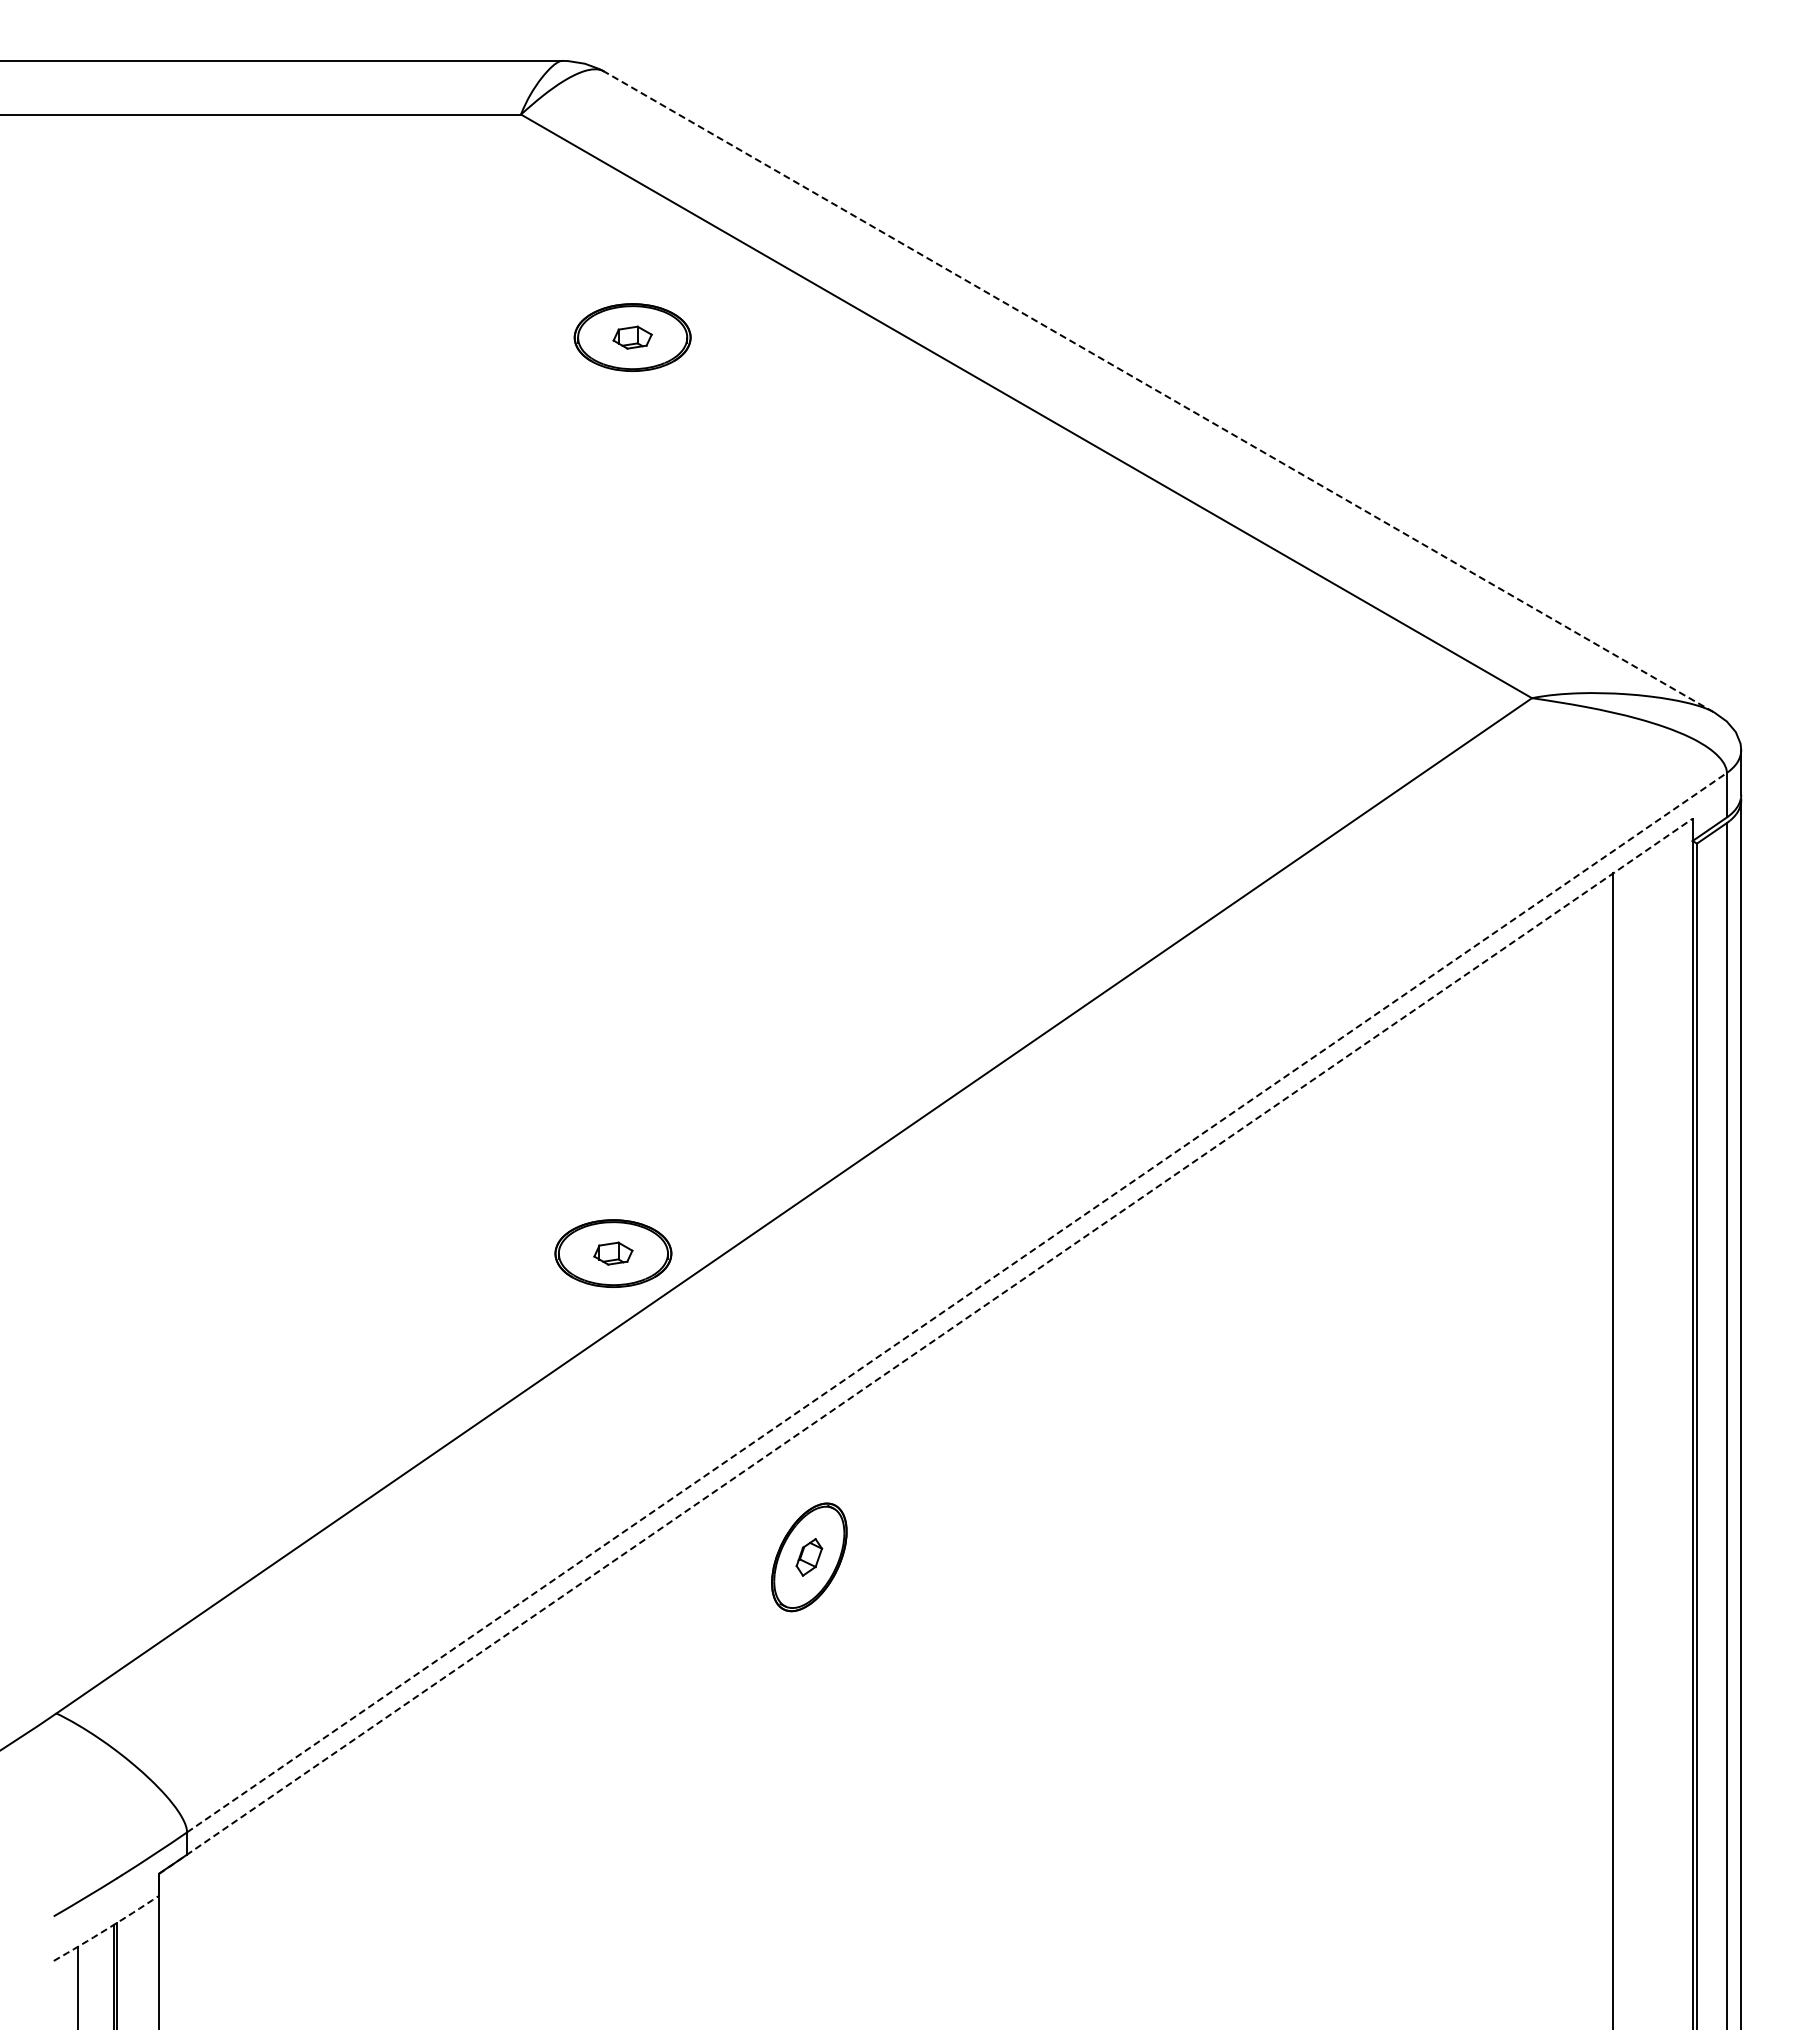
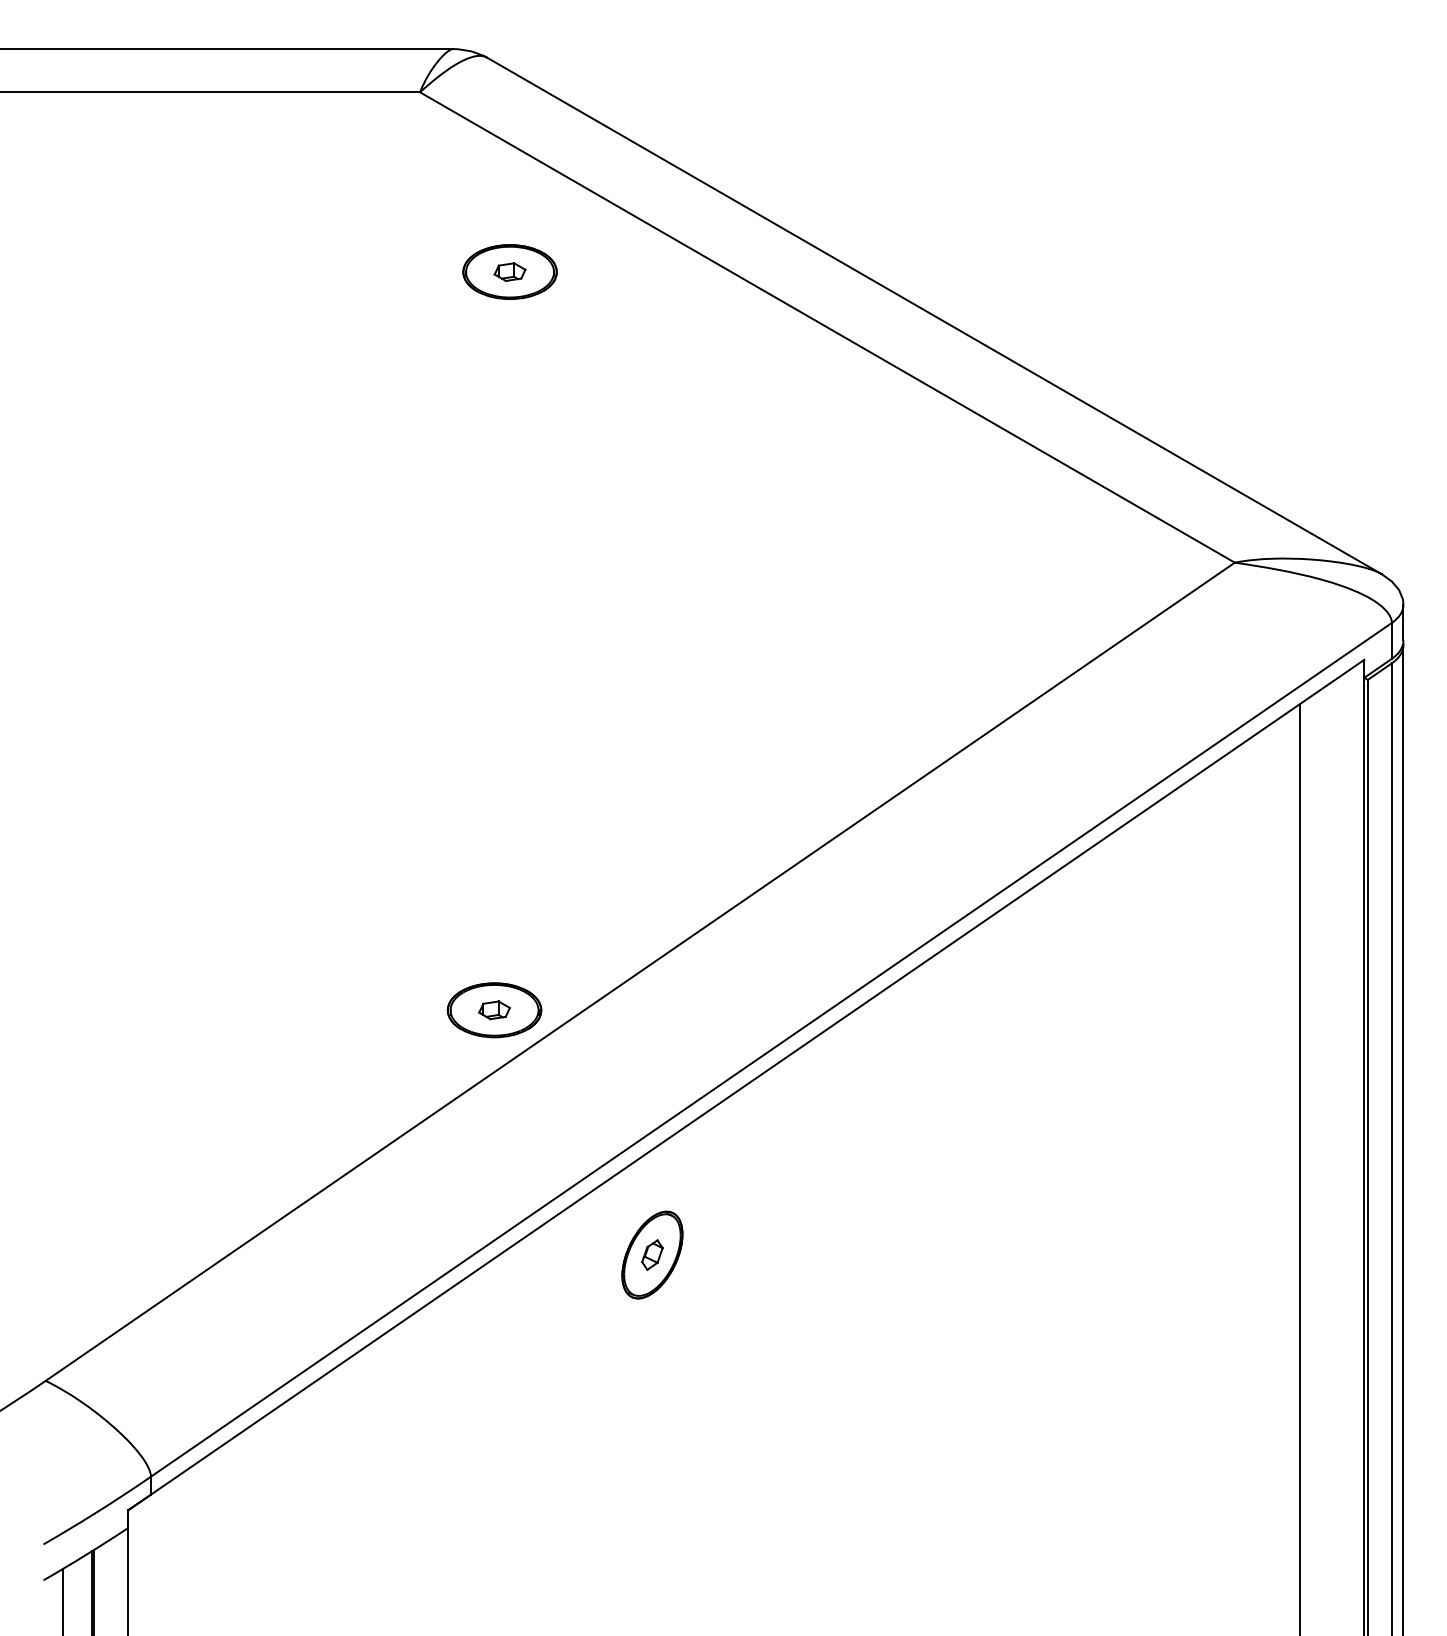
line: (1158, 391) -> (933, 315), dashed -> solid
line: (957, 1302) -> (771, 1049), dashed -> solid
line: (925, 1346) -> (746, 1085), dashed -> solid
arc: (106, 1929) -> (86, 1554), dashed -> solid

